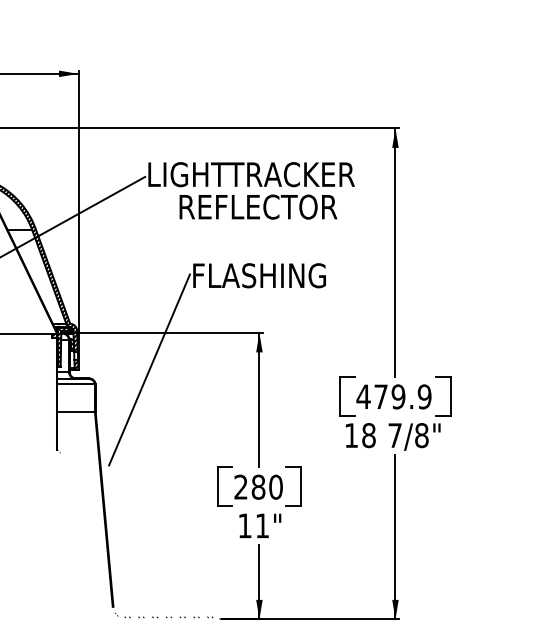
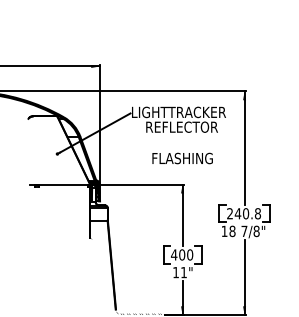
line: (149, 370) -> (132, 201), removed
text: (393, 396) -> (243, 213), 479.9 -> 240.8
text: (248, 486) -> (177, 254), 280 -> 400

